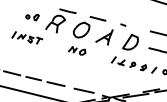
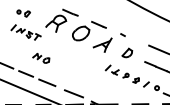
part: (32, 17) -> (23, 13), moved
part: (130, 41) -> (127, 52), size x0.6
part: (77, 51) -> (41, 58), moved

